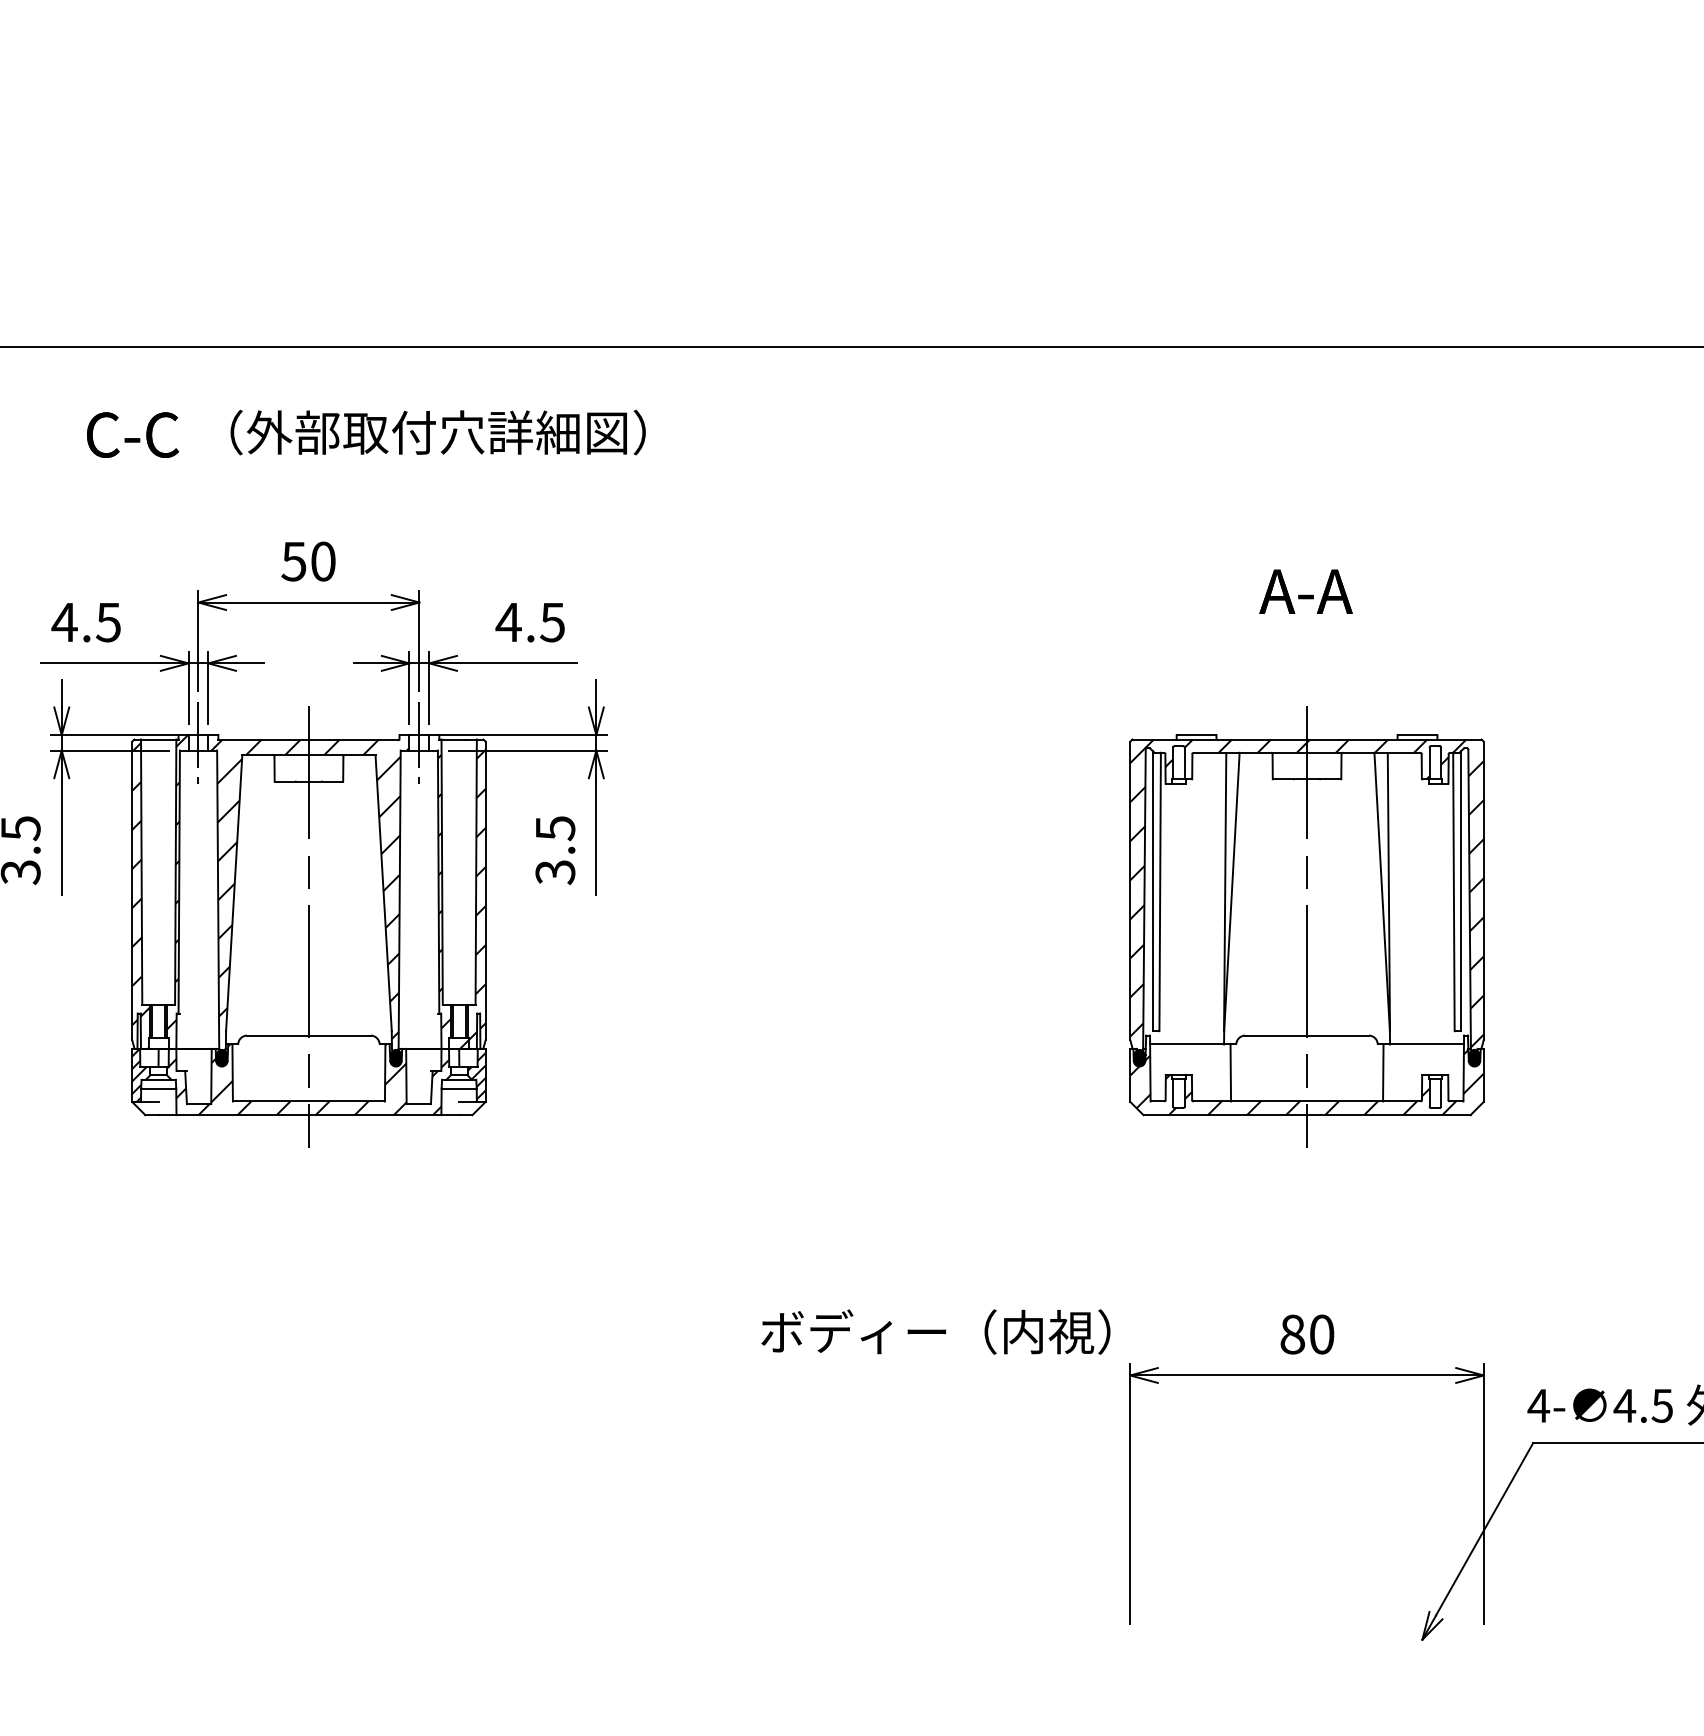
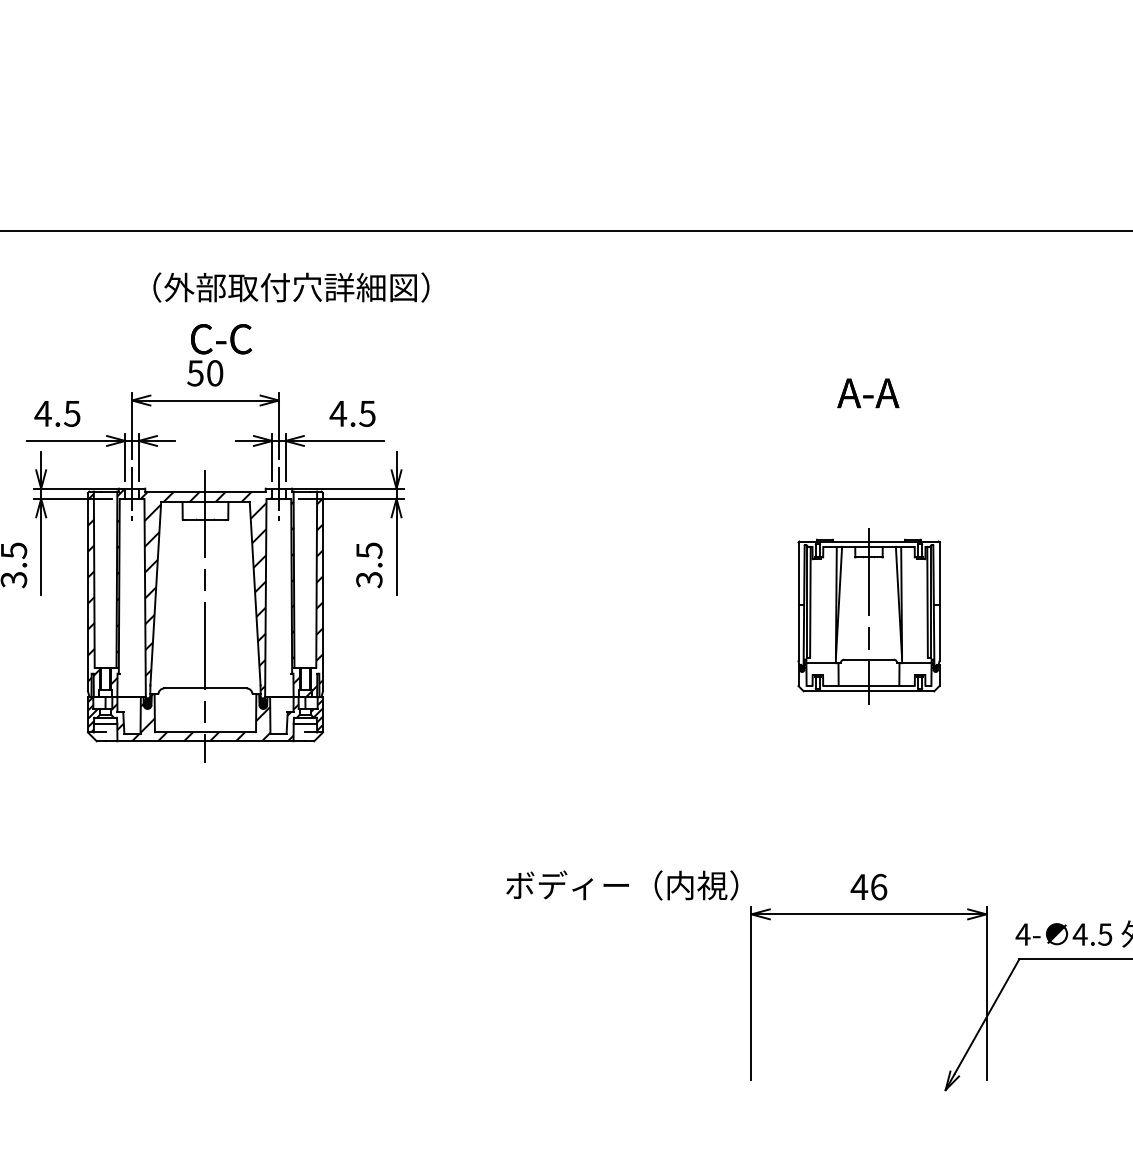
text: (132, 435) -> (221, 339), moved
part: (1306, 927) -> (868, 616), size x0.6
text: (1306, 1333) -> (868, 886), 80 -> 46

